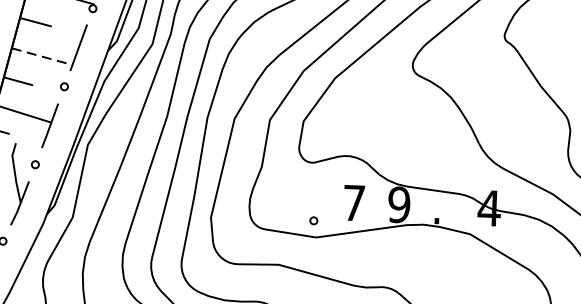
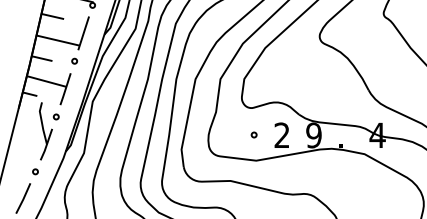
line: (42, 56) -> (58, 40), dashed -> solid
text: (353, 201) -> (281, 134), 7 -> 2
circle: (312, 220) -> (253, 134), moved

